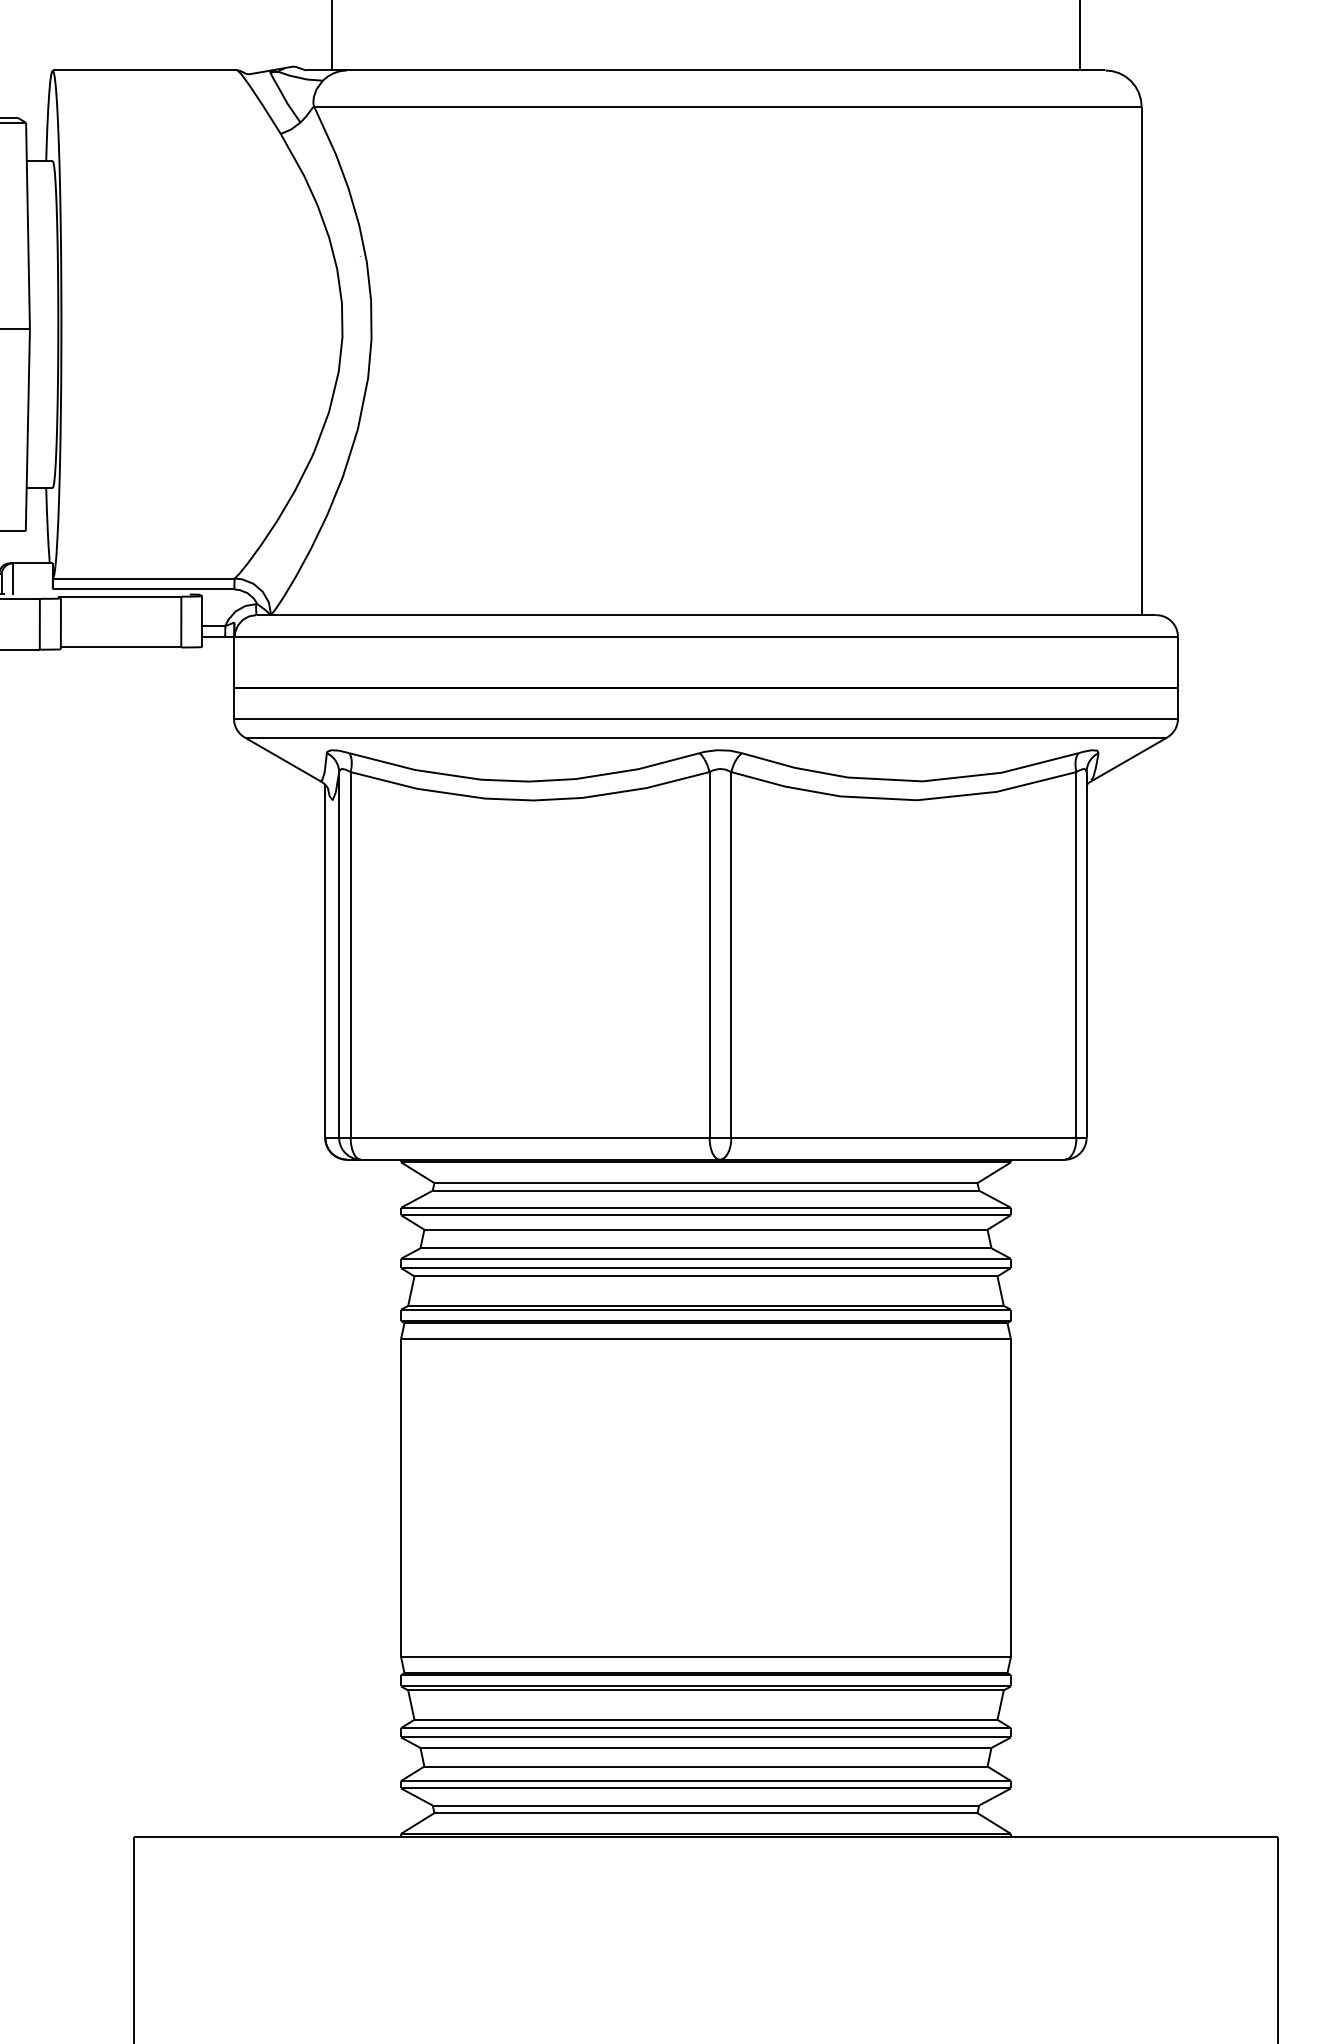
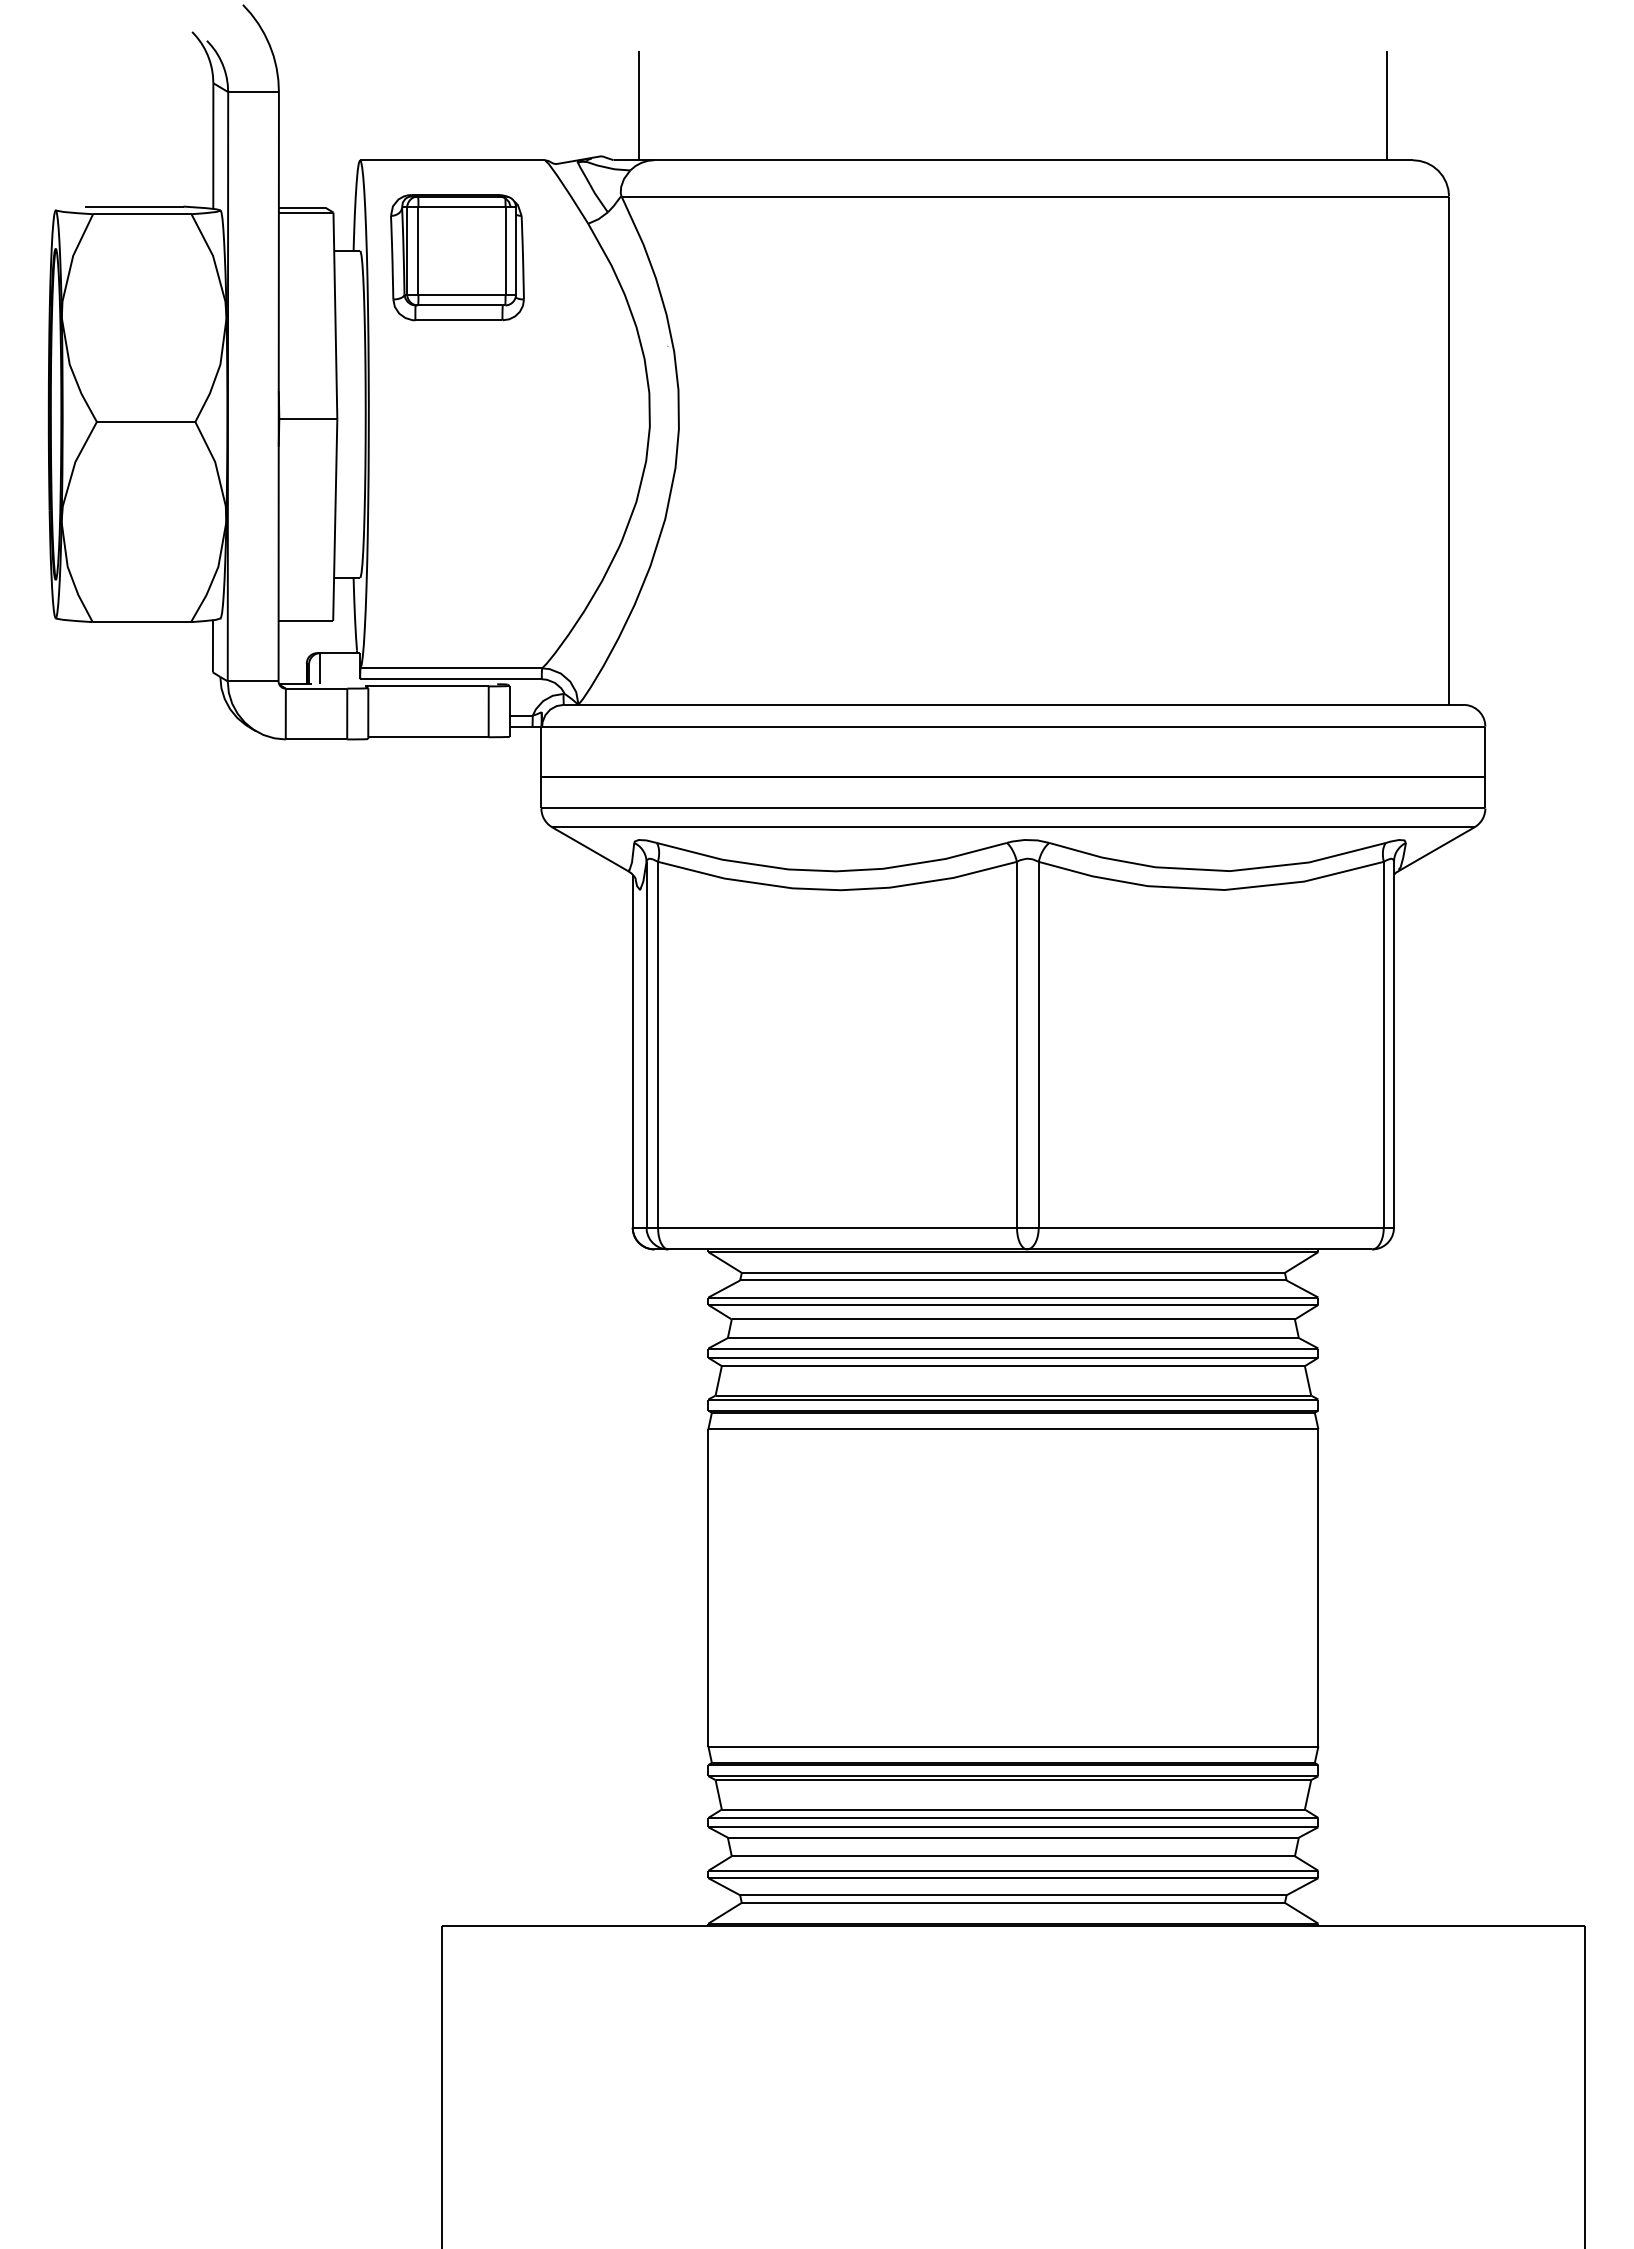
part: (150, 167) -> (457, 257), added

